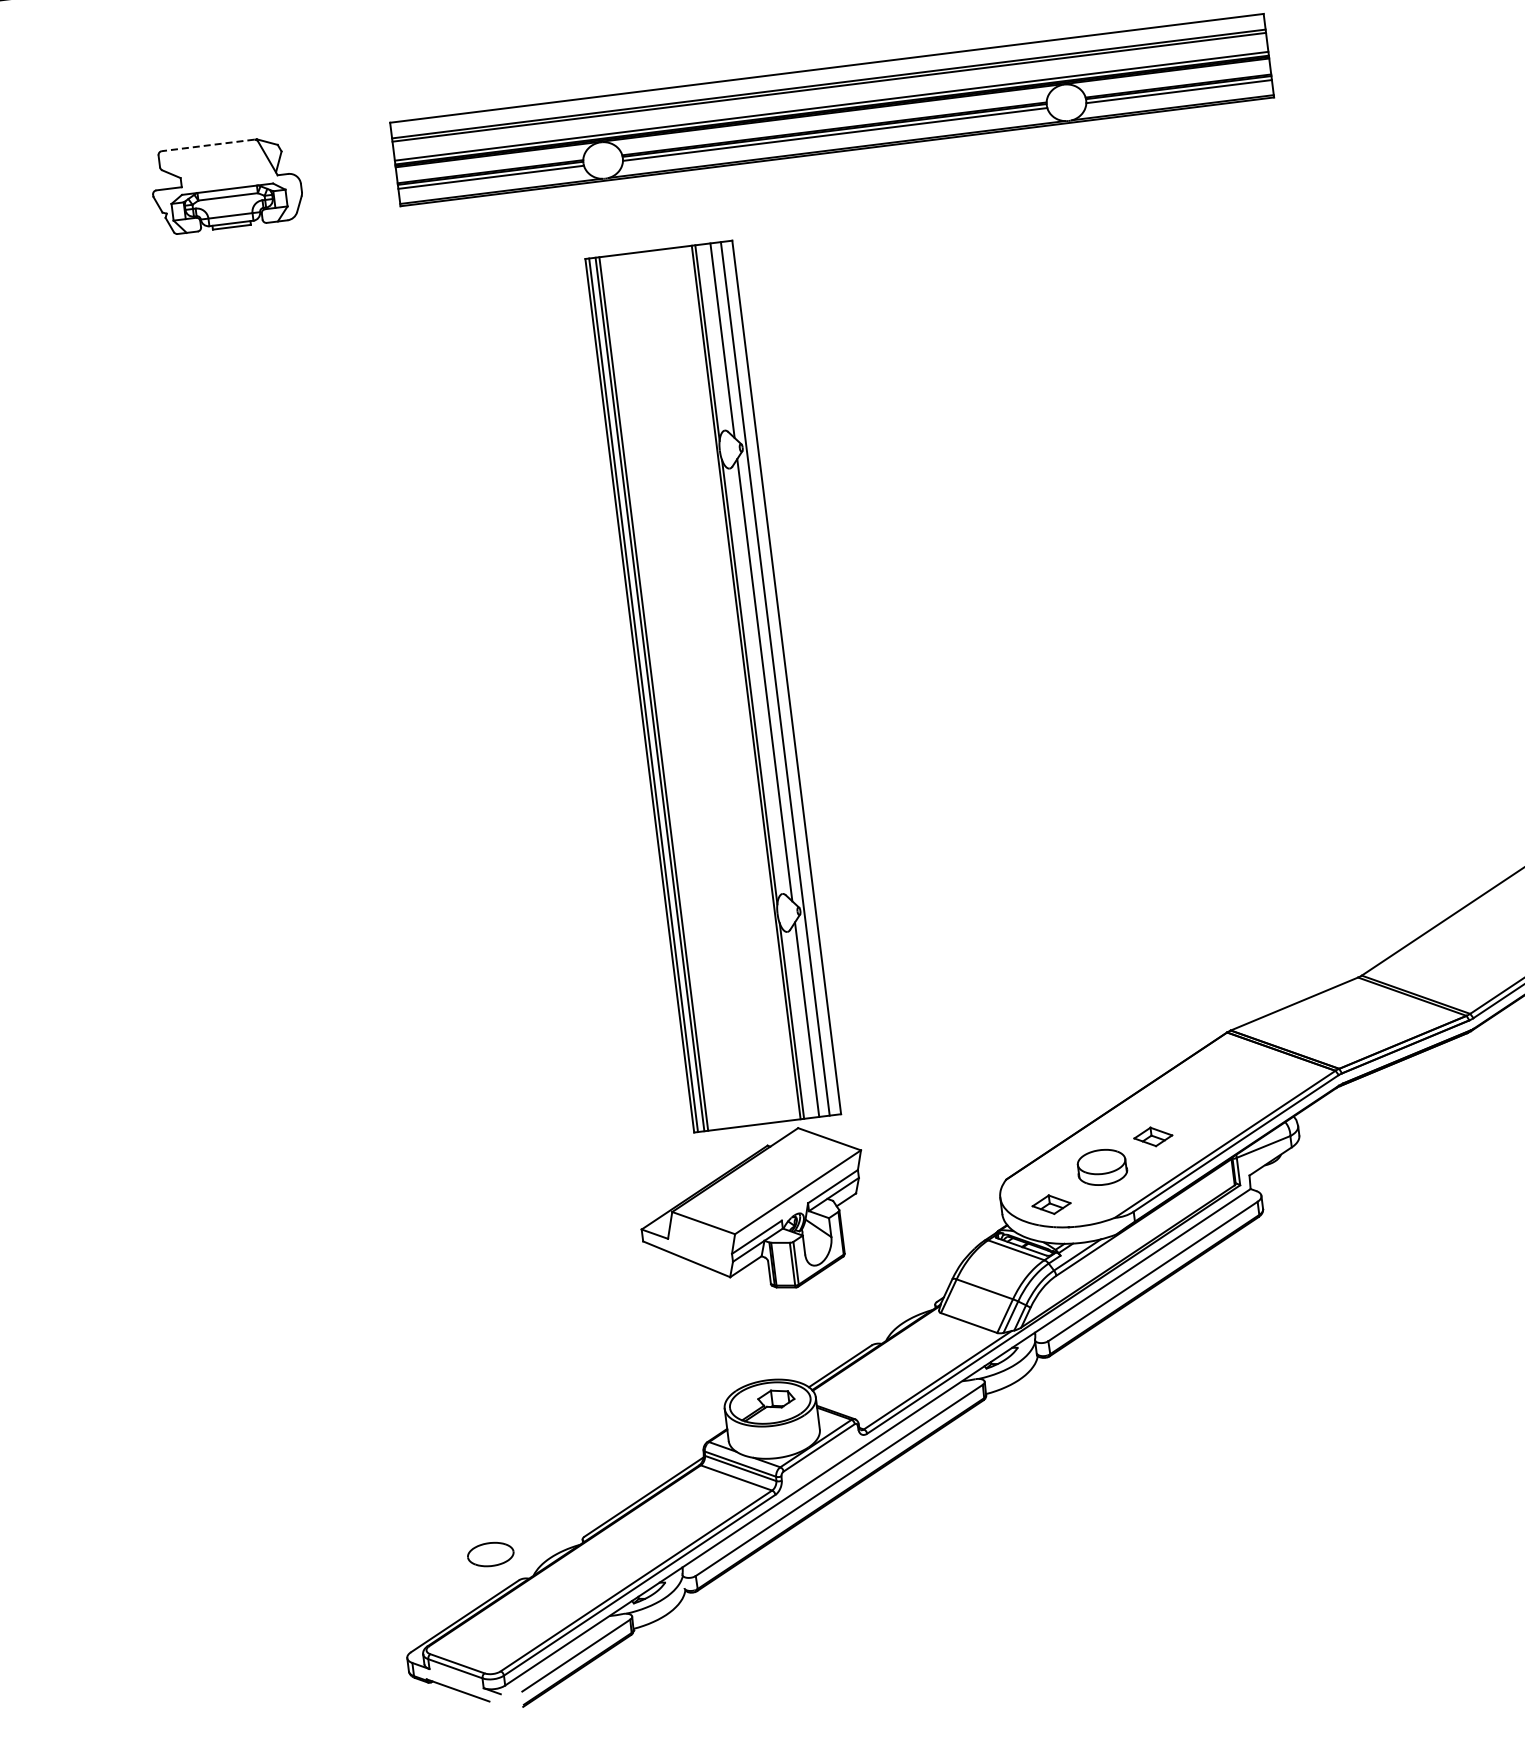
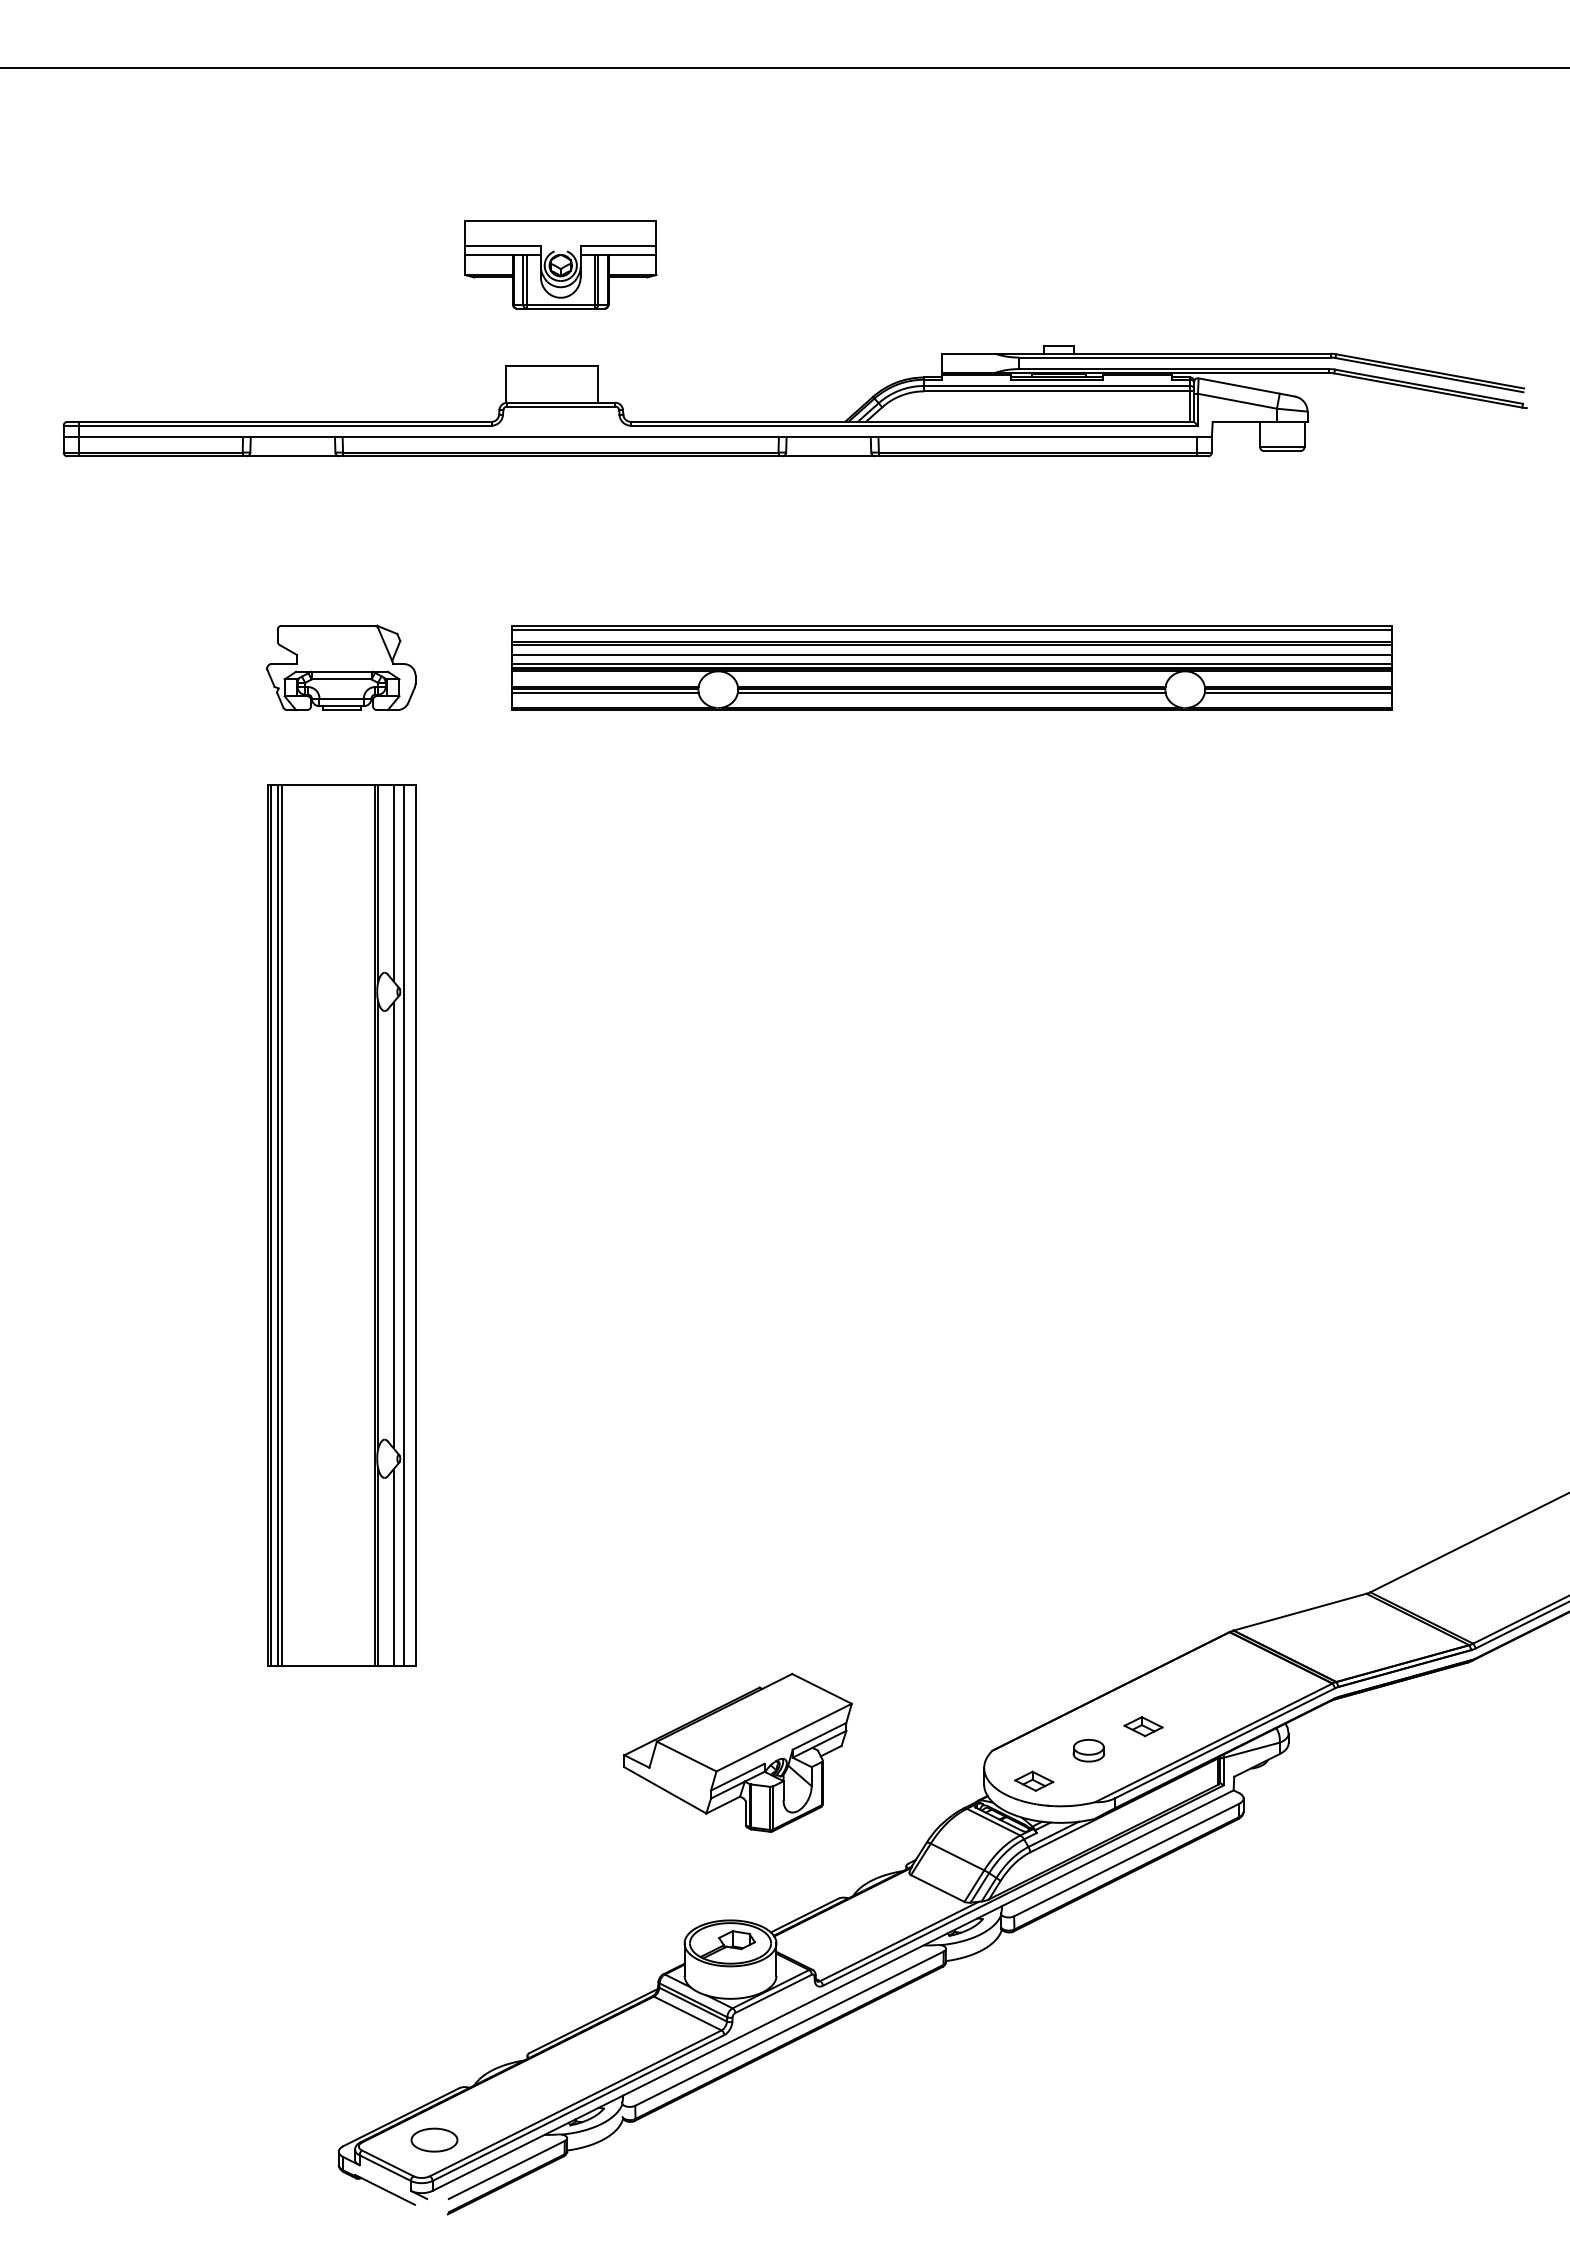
line: (827, 71) -> (951, 629), added
line: (830, 96) -> (951, 654), added
line: (208, 144) -> (328, 625), dashed -> solid
part: (713, 686) -> (341, 1225), moved
part: (1101, 1167) -> (1088, 1750), size x0.62
part: (490, 1553) -> (434, 2139), moved

